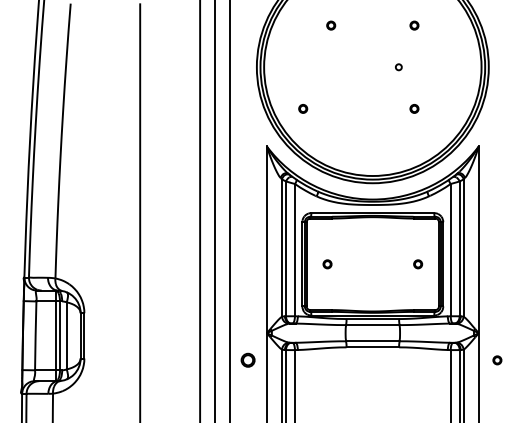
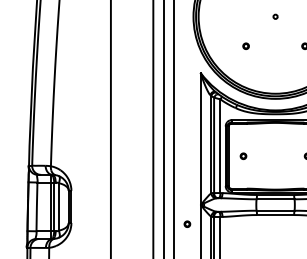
circle: (398, 67) -> (275, 16), moved
part: (303, 108) -> (246, 45), moved
part: (248, 360) -> (187, 224), size x0.62

